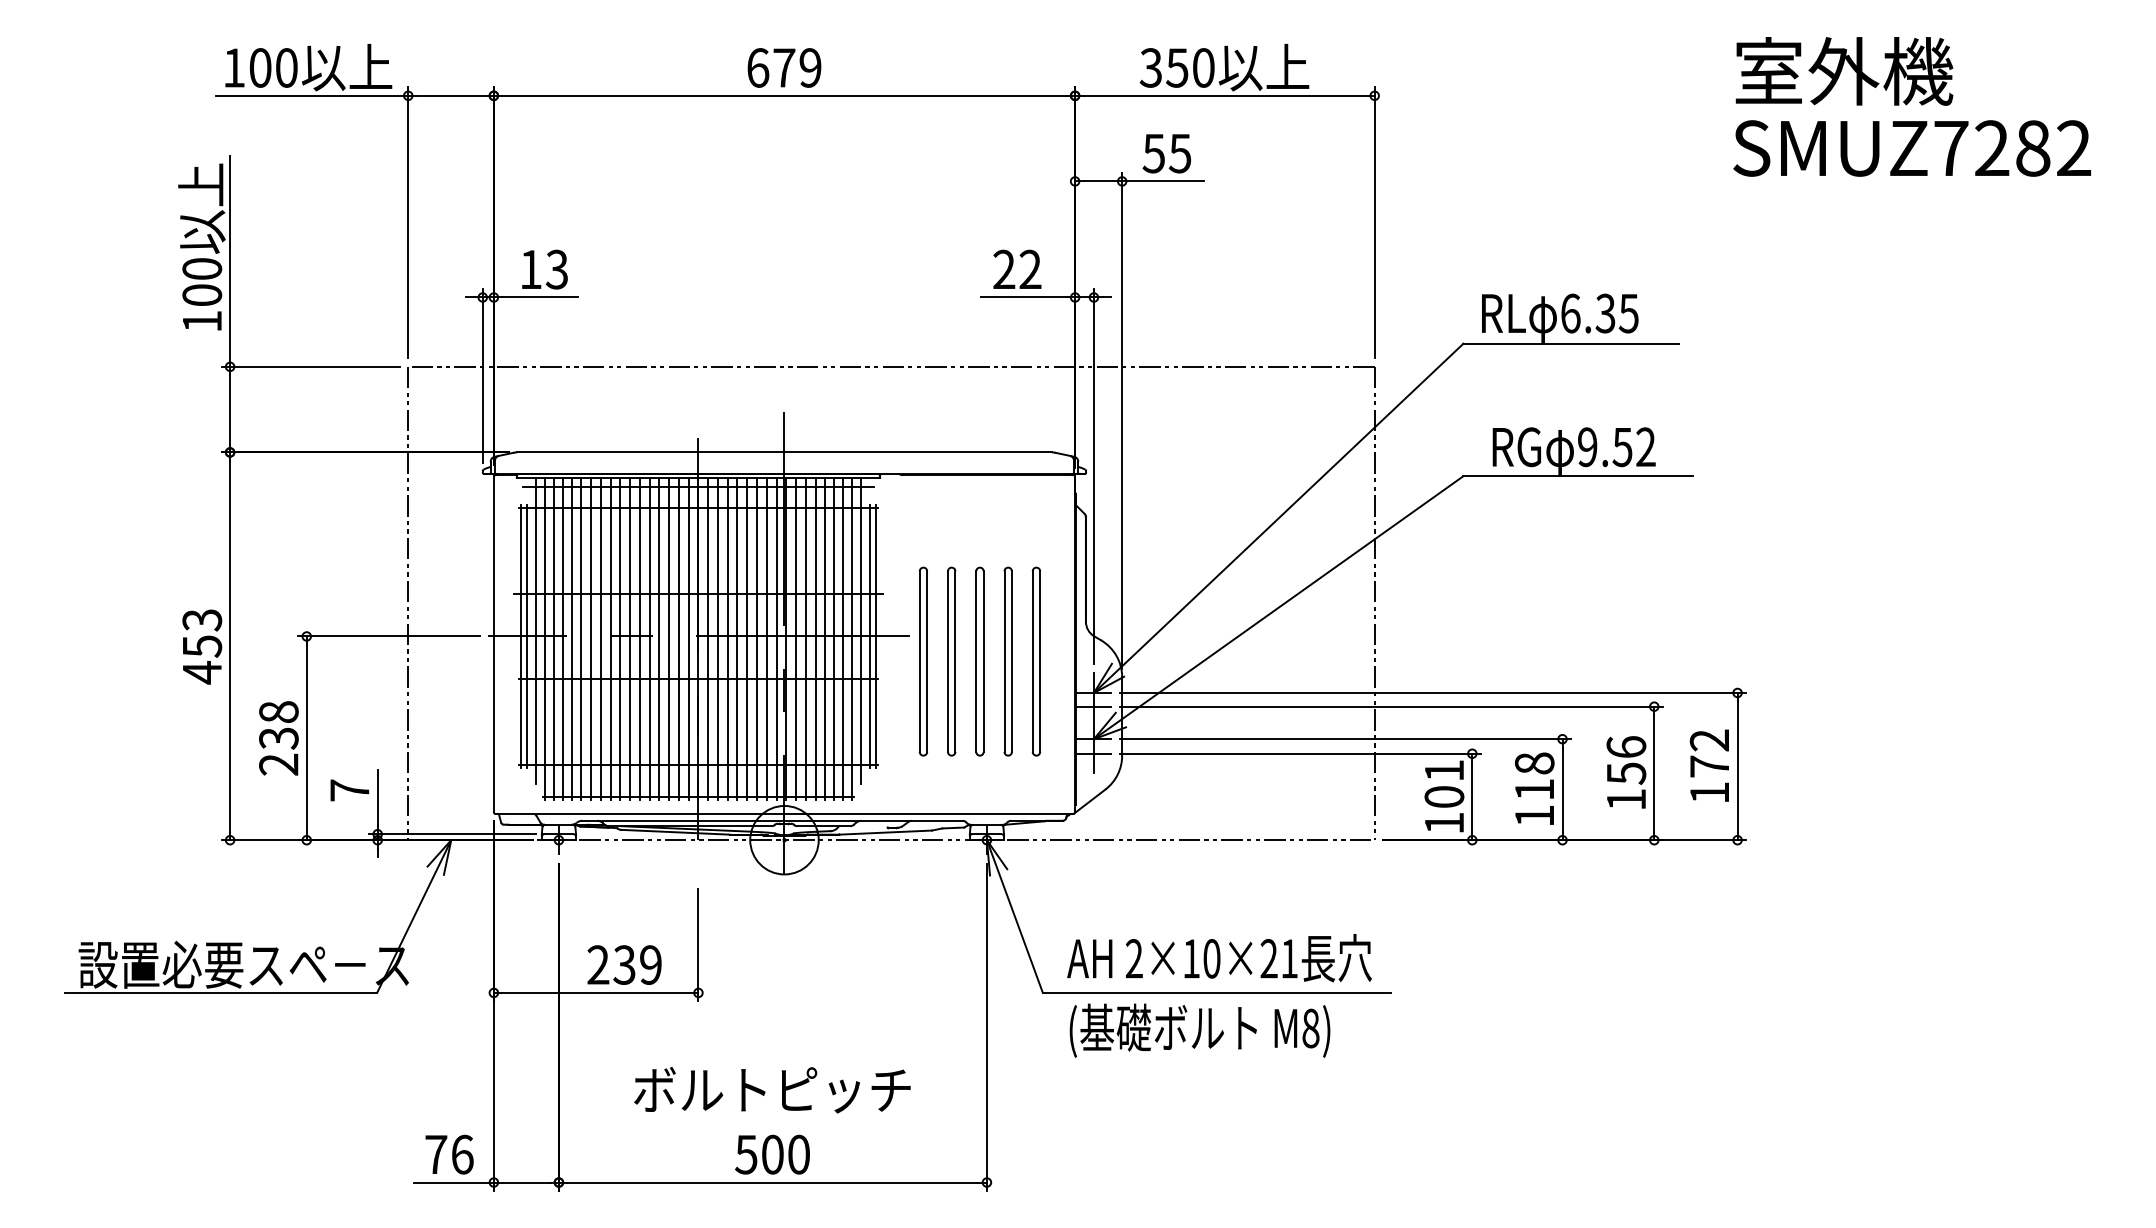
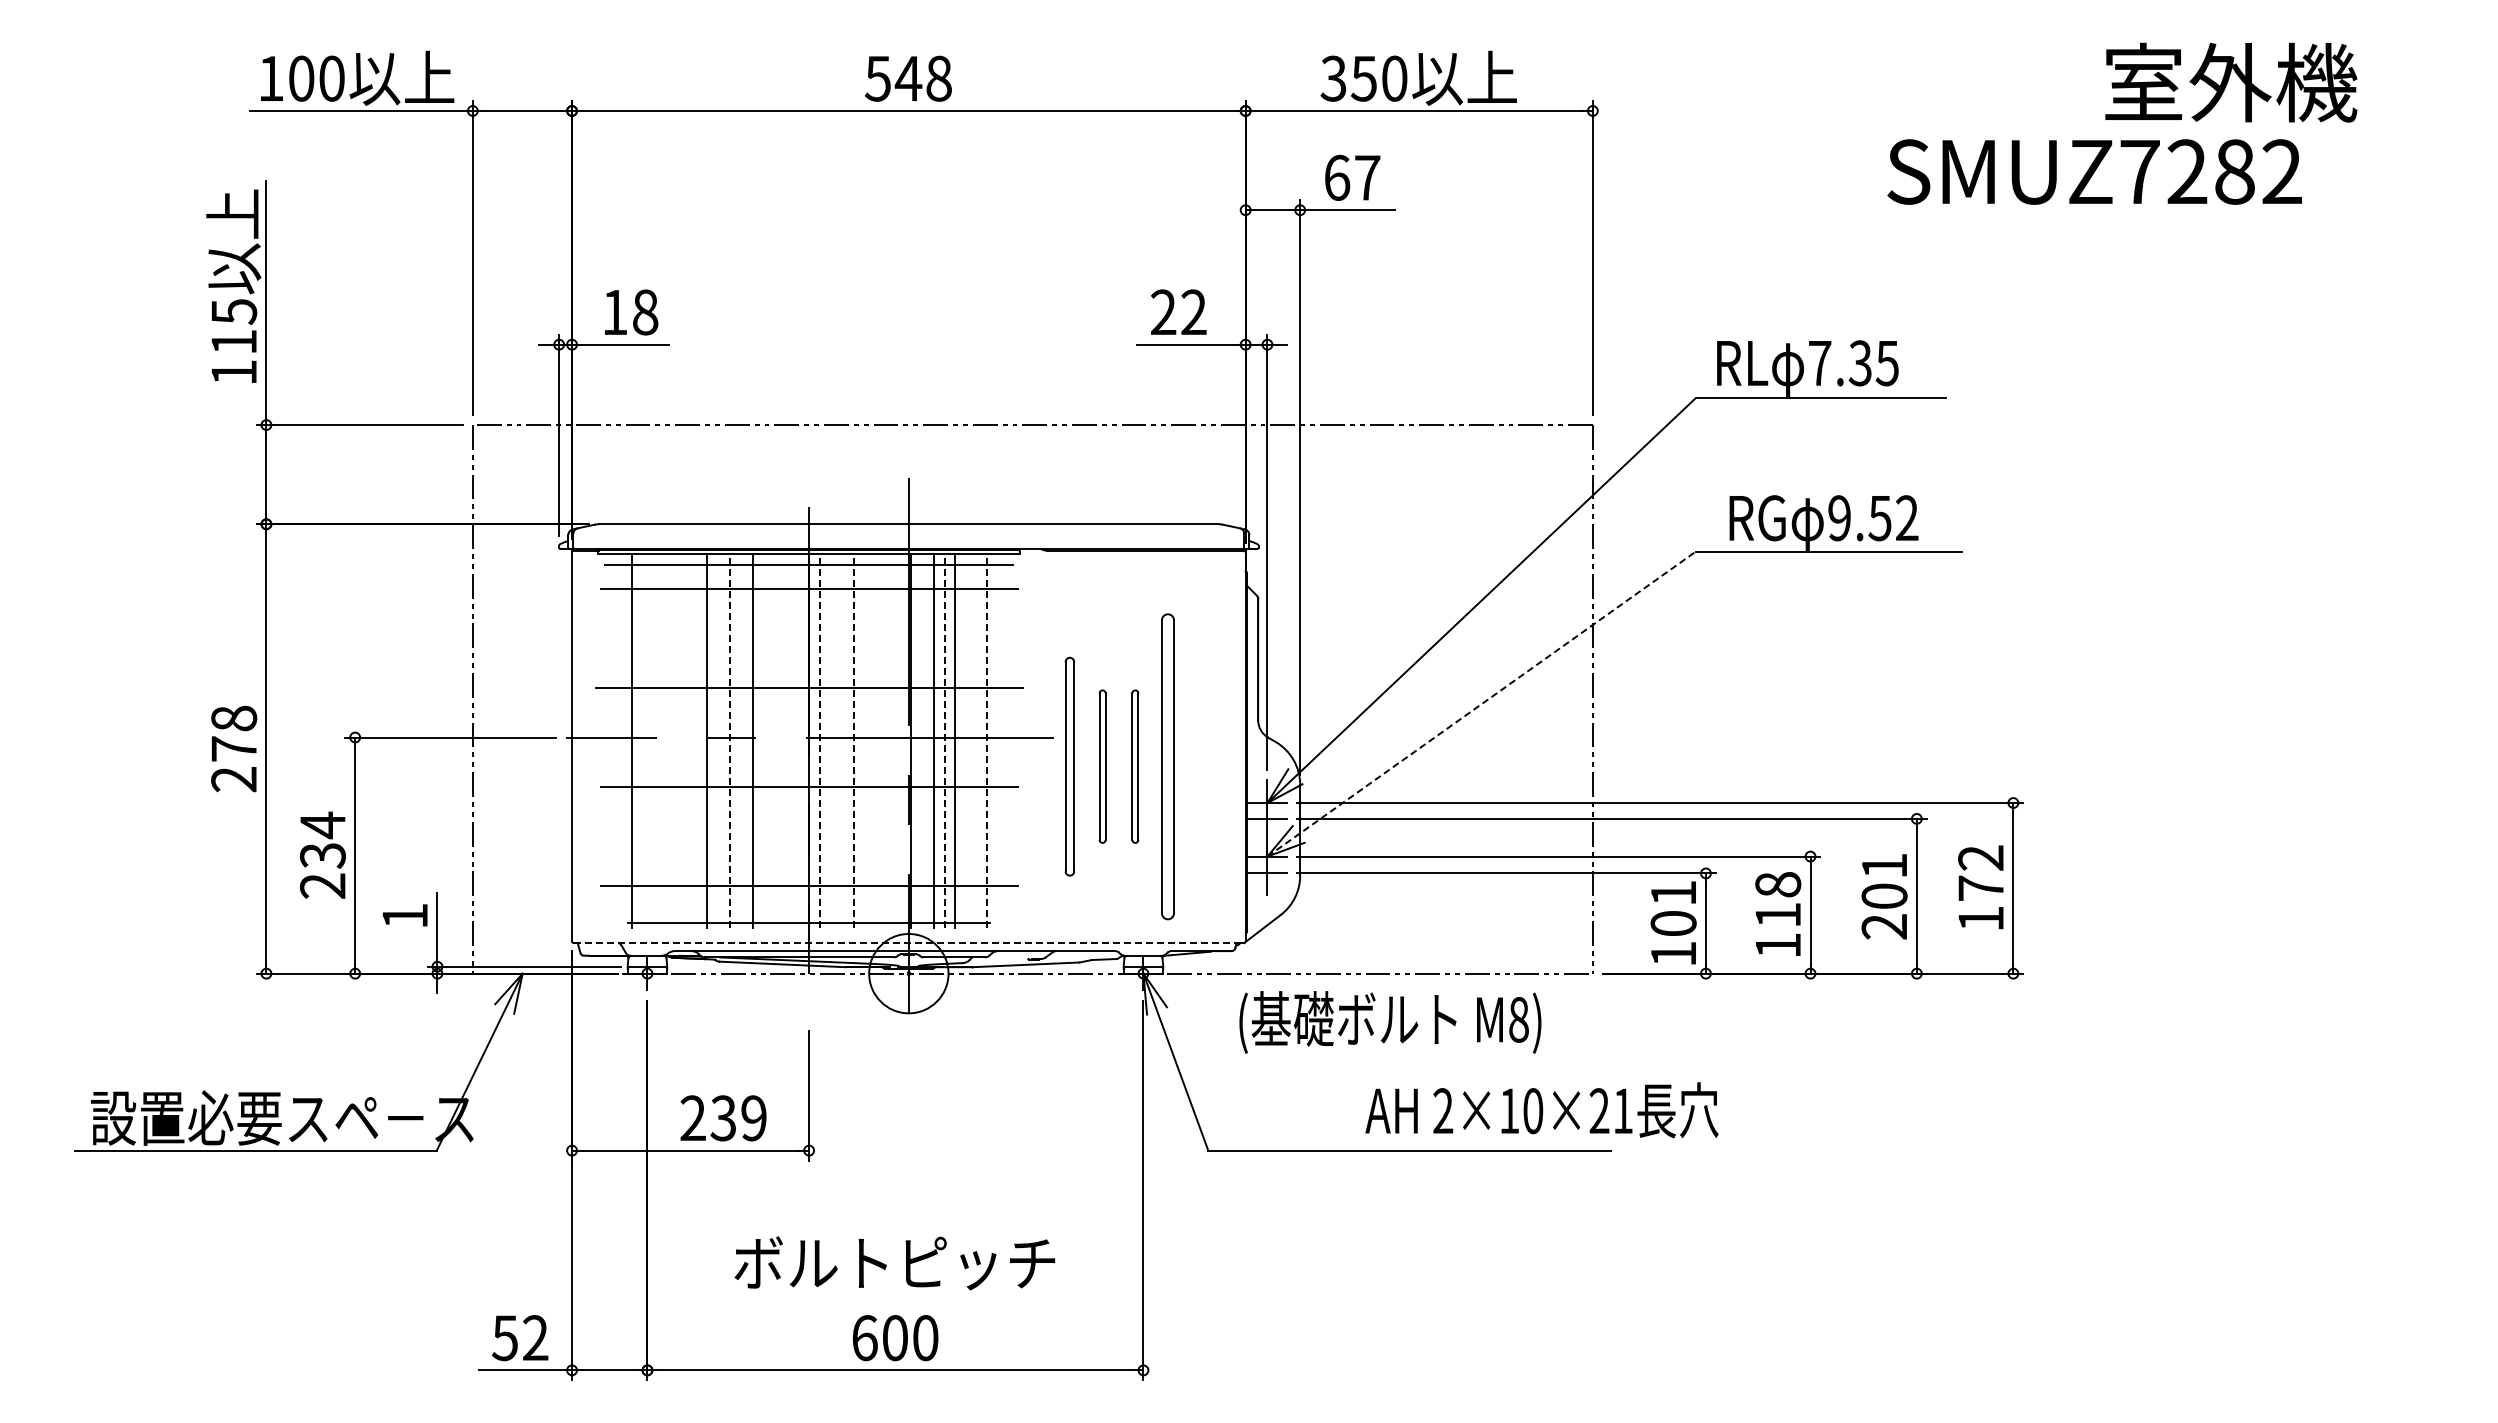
text: (784, 67) -> (908, 78), 679 -> 548
text: (1844, 71) -> (2231, 82), moved
text: (1911, 148) -> (2094, 171), moved
text: (1166, 153) -> (1351, 177), 55 -> 67
text: (557, 269) -> (645, 312), 13 -> 18
text: (202, 281) -> (234, 326), 100 -> 115
text: (1571, 313) -> (1820, 363), 6.35 -> 7.35
line: (1278, 607) -> (1481, 704), solid -> dashed
line: (535, 630) -> (620, 730), removed
line: (860, 630) -> (997, 730), removed
line: (520, 636) -> (603, 737), removed
line: (527, 636) -> (610, 737), removed
line: (870, 636) -> (1008, 737), removed
line: (875, 636) -> (1014, 737), removed
line: (554, 639) -> (642, 740), removed
line: (563, 639) -> (652, 740), removed
line: (572, 639) -> (663, 740), removed
line: (581, 639) -> (673, 740), removed
line: (590, 639) -> (684, 740), removed
line: (601, 639) -> (696, 740), removed
line: (620, 639) -> (718, 740), removed
line: (629, 639) -> (729, 740), solid -> dashed
line: (640, 639) -> (741, 740), removed
line: (659, 639) -> (763, 740), removed
line: (669, 639) -> (775, 740), removed
line: (678, 639) -> (786, 740), removed
line: (688, 639) -> (797, 740), removed
line: (708, 639) -> (820, 740), solid -> dashed
line: (717, 639) -> (831, 740), removed
line: (728, 639) -> (843, 740), removed
line: (737, 639) -> (854, 740), solid -> dashed
line: (747, 639) -> (865, 740), removed
line: (757, 639) -> (877, 740), removed
line: (766, 639) -> (888, 740), removed
line: (776, 639) -> (899, 740), removed
line: (796, 639) -> (922, 740), removed
line: (815, 639) -> (944, 740), solid -> dashed
line: (833, 639) -> (965, 740), removed
line: (842, 639) -> (976, 740), removed
line: (851, 639) -> (986, 740), solid -> dashed
text: (202, 646) -> (234, 749), 453 -> 278
part: (951, 661) -> (1102, 766), size x0.7
part: (980, 661) -> (1135, 766), size x0.7
part: (1008, 661) -> (1168, 766), size x1.4
part: (1036, 661) -> (1200, 766), removed
text: (278, 712) -> (322, 825), 238 -> 234
text: (1626, 773) -> (1884, 896), 156 -> 201
text: (349, 790) -> (404, 915), 7 -> 1
line: (784, 814) -> (908, 943), solid -> dashed
text: (1219, 958) -> (1541, 1110), moved
text: (1200, 1030) -> (1390, 1022), moved
text: (449, 1155) -> (520, 1338), 76 -> 52
text: (746, 1155) -> (864, 1338), 500 -> 600

